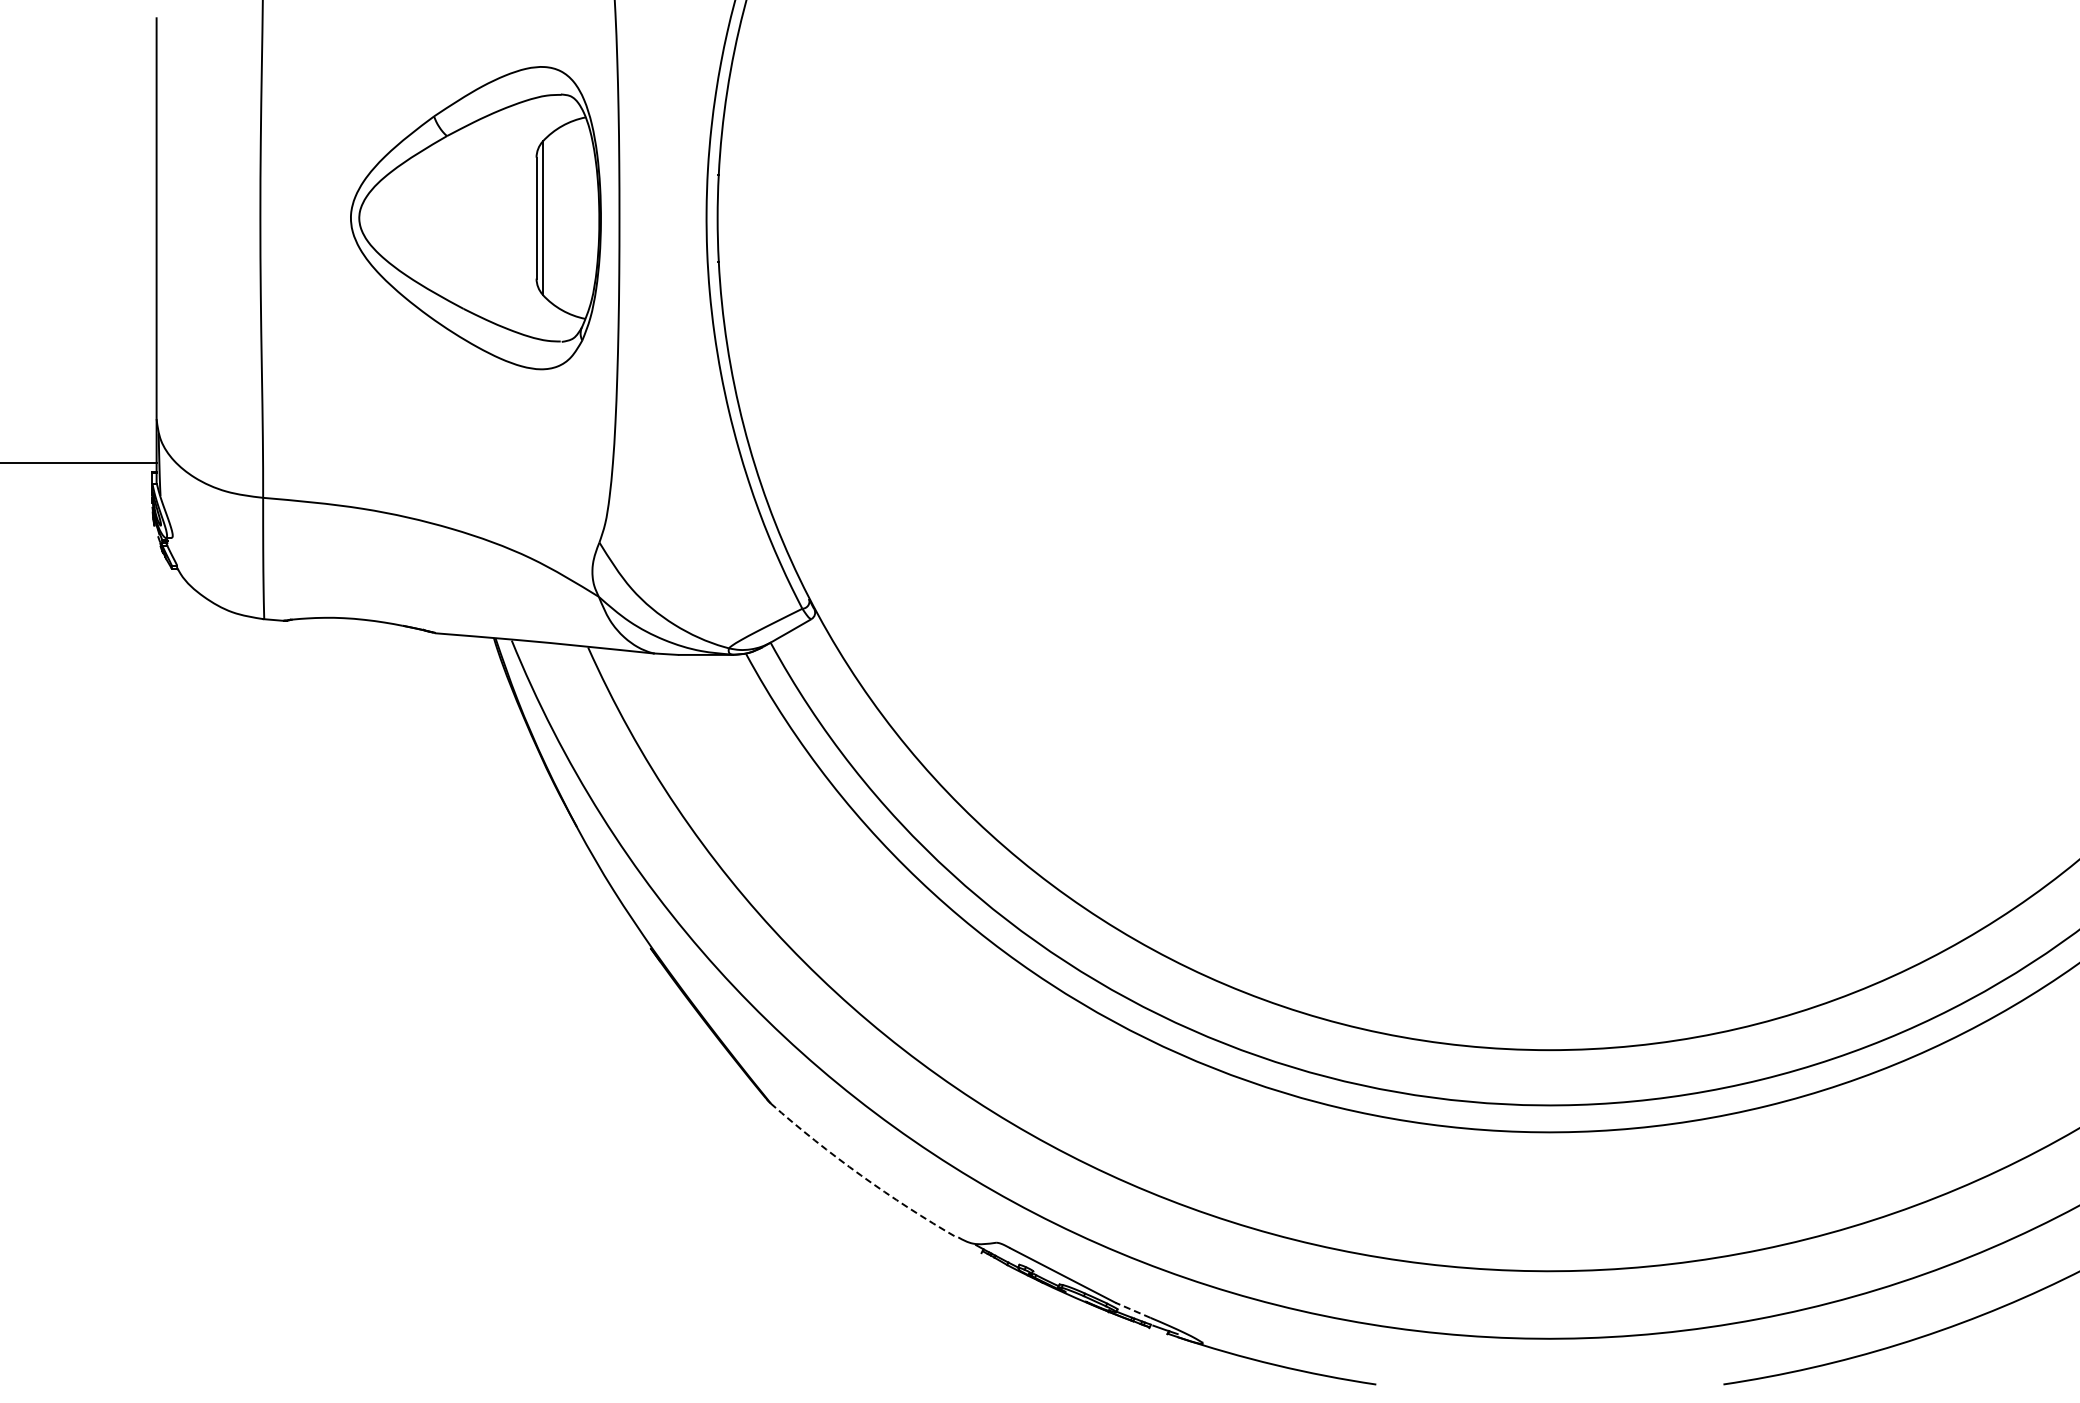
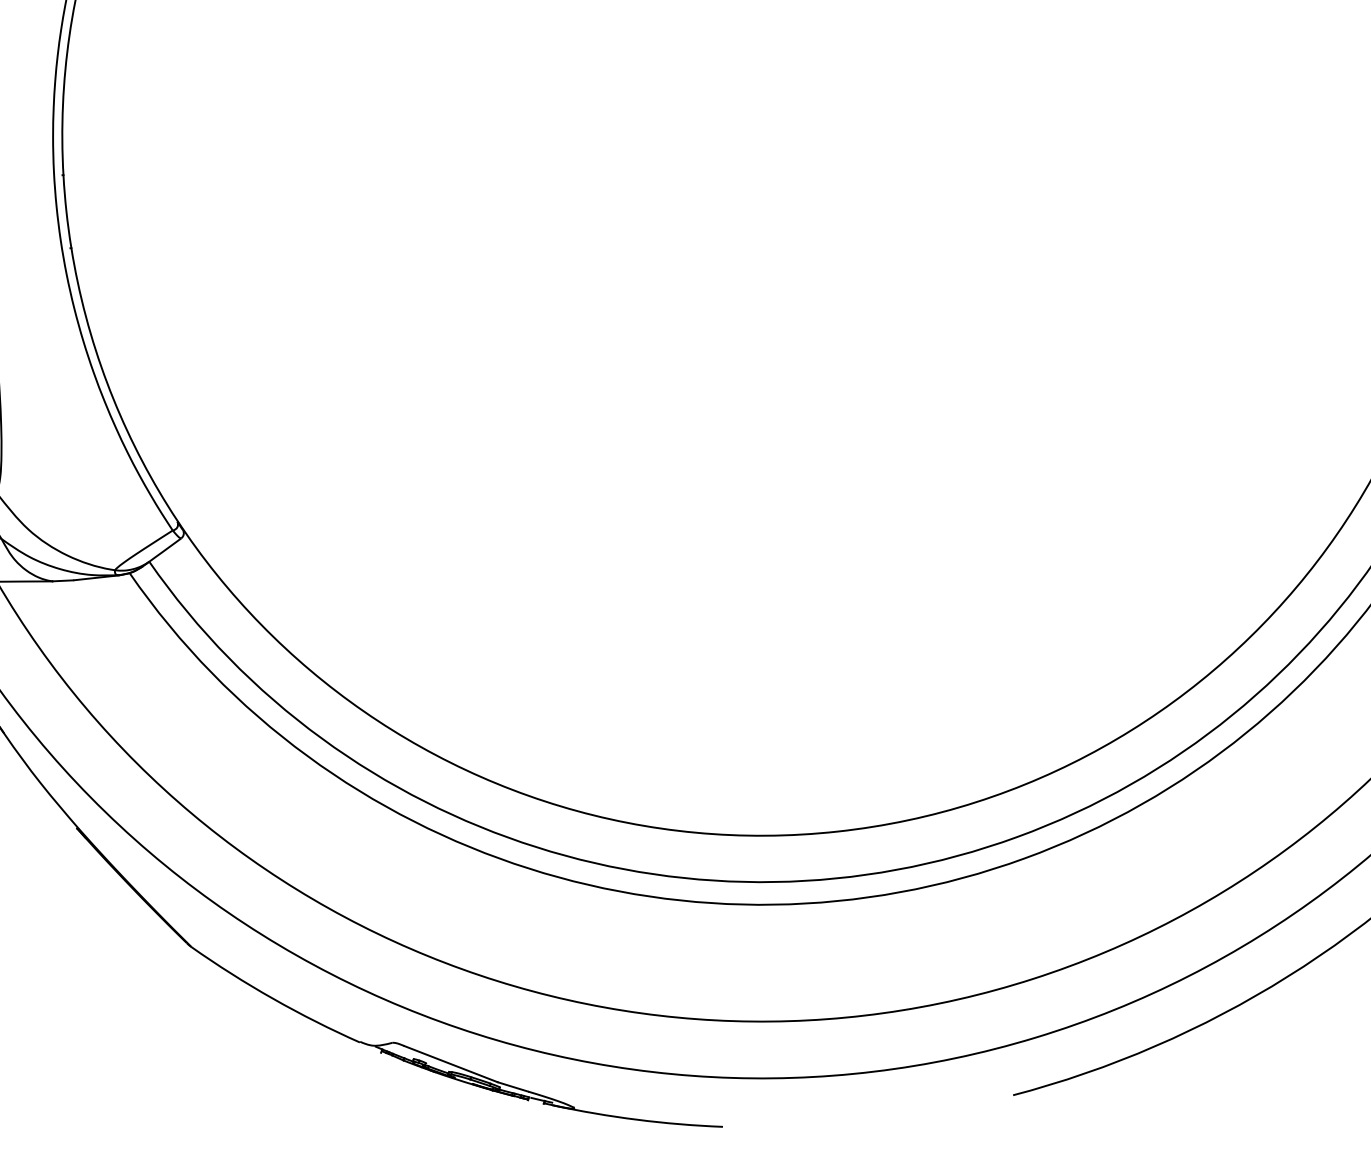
arc: (861, 1175) -> (273, 998), dashed -> solid
line: (1133, 1310) -> (513, 1087), dashed -> solid

